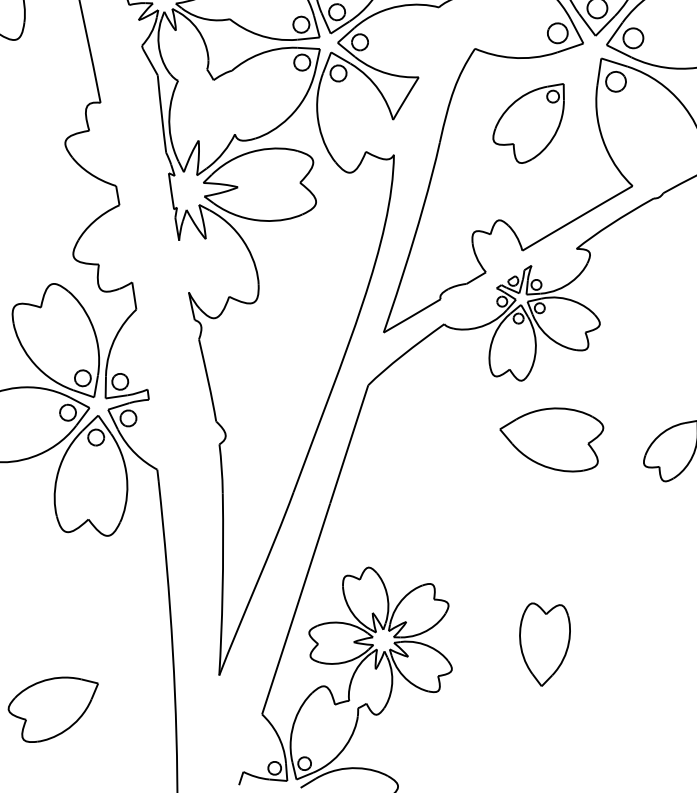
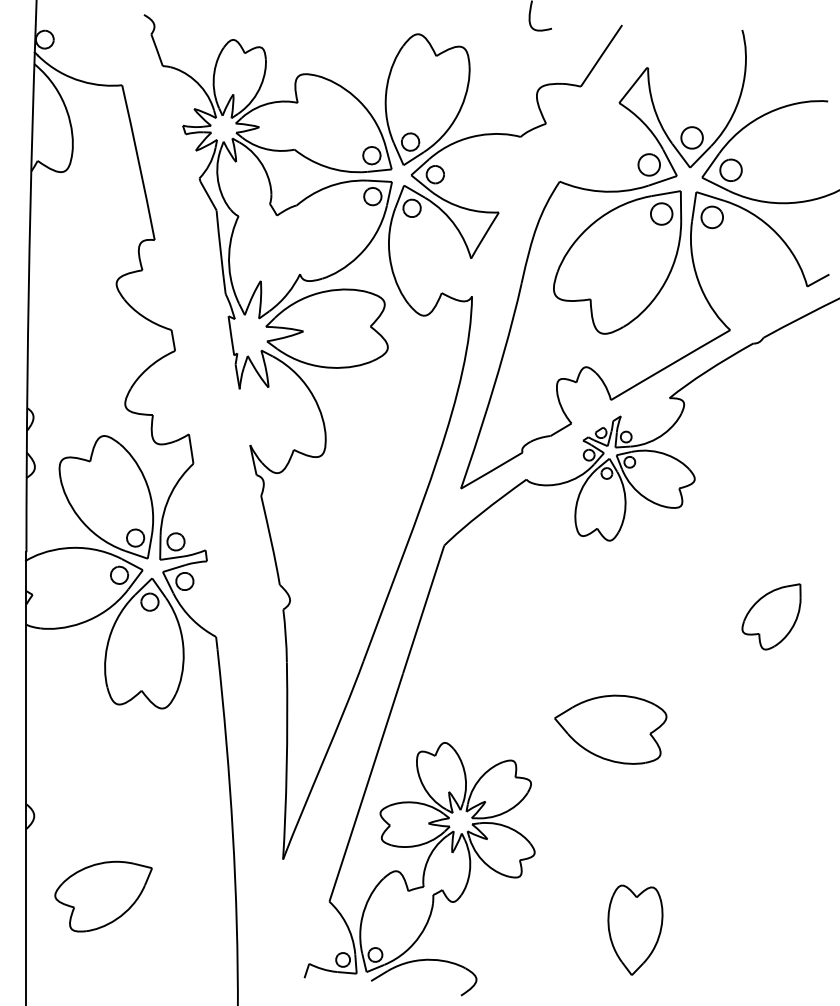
part: (528, 123) -> (617, 262), size x1.67
part: (551, 439) -> (610, 729), moved
part: (545, 644) -> (635, 929), moved

